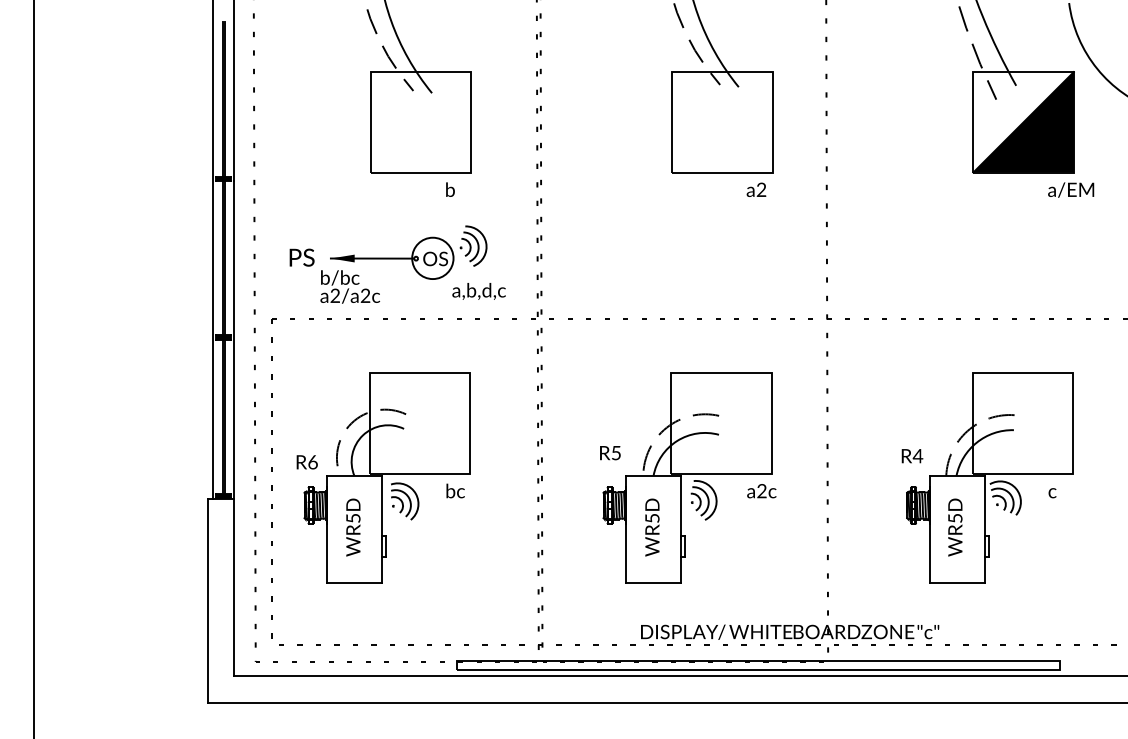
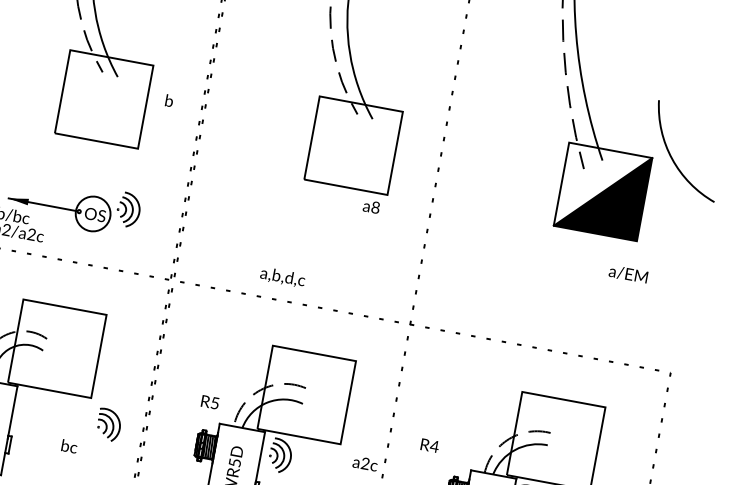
text: (450, 189) -> (169, 100), moved
text: (1071, 189) -> (628, 273), moved
text: (761, 190) -> (375, 208), a2 -> a8
text: (478, 291) -> (282, 277), moved
text: (912, 456) -> (429, 446), moved
text: (455, 490) -> (69, 446), moved
text: (761, 491) -> (365, 463), moved
part: (405, 501) -> (109, 425), moved

